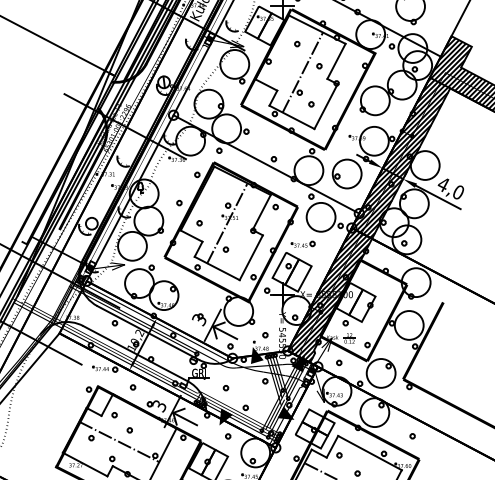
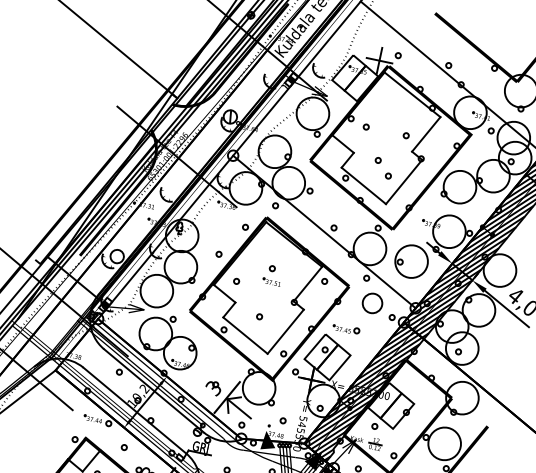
part: (297, 43) -> (366, 126), moved
line: (302, 72) -> (386, 138), removed
circle: (320, 216) -> (372, 302), size x0.6
line: (227, 223) -> (267, 288), removed

